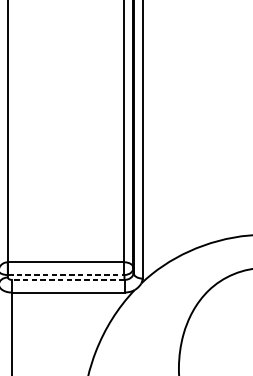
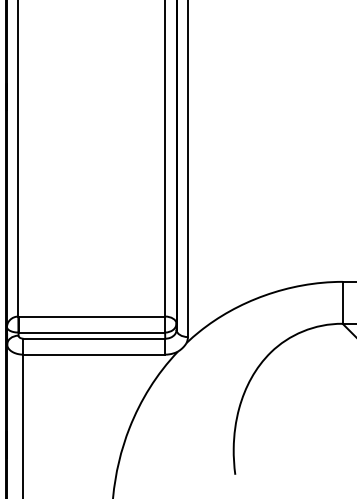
line: (66, 274) -> (92, 332), dashed -> solid
line: (68, 279) -> (94, 338), dashed -> solid

